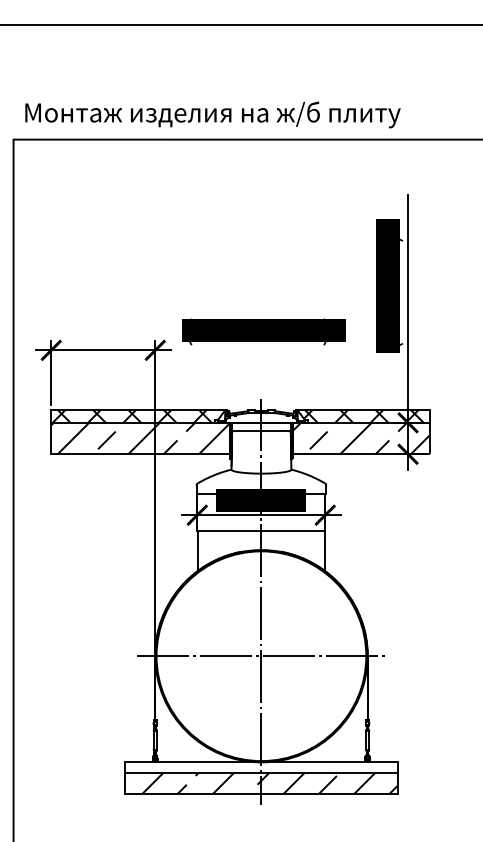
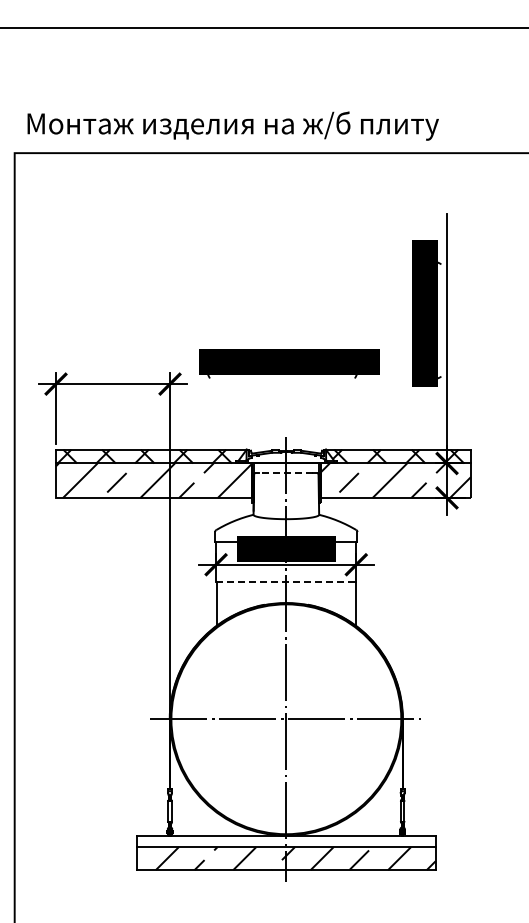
line: (260, 431) -> (285, 473), solid -> dashed
line: (261, 530) -> (286, 581), solid -> dashed

